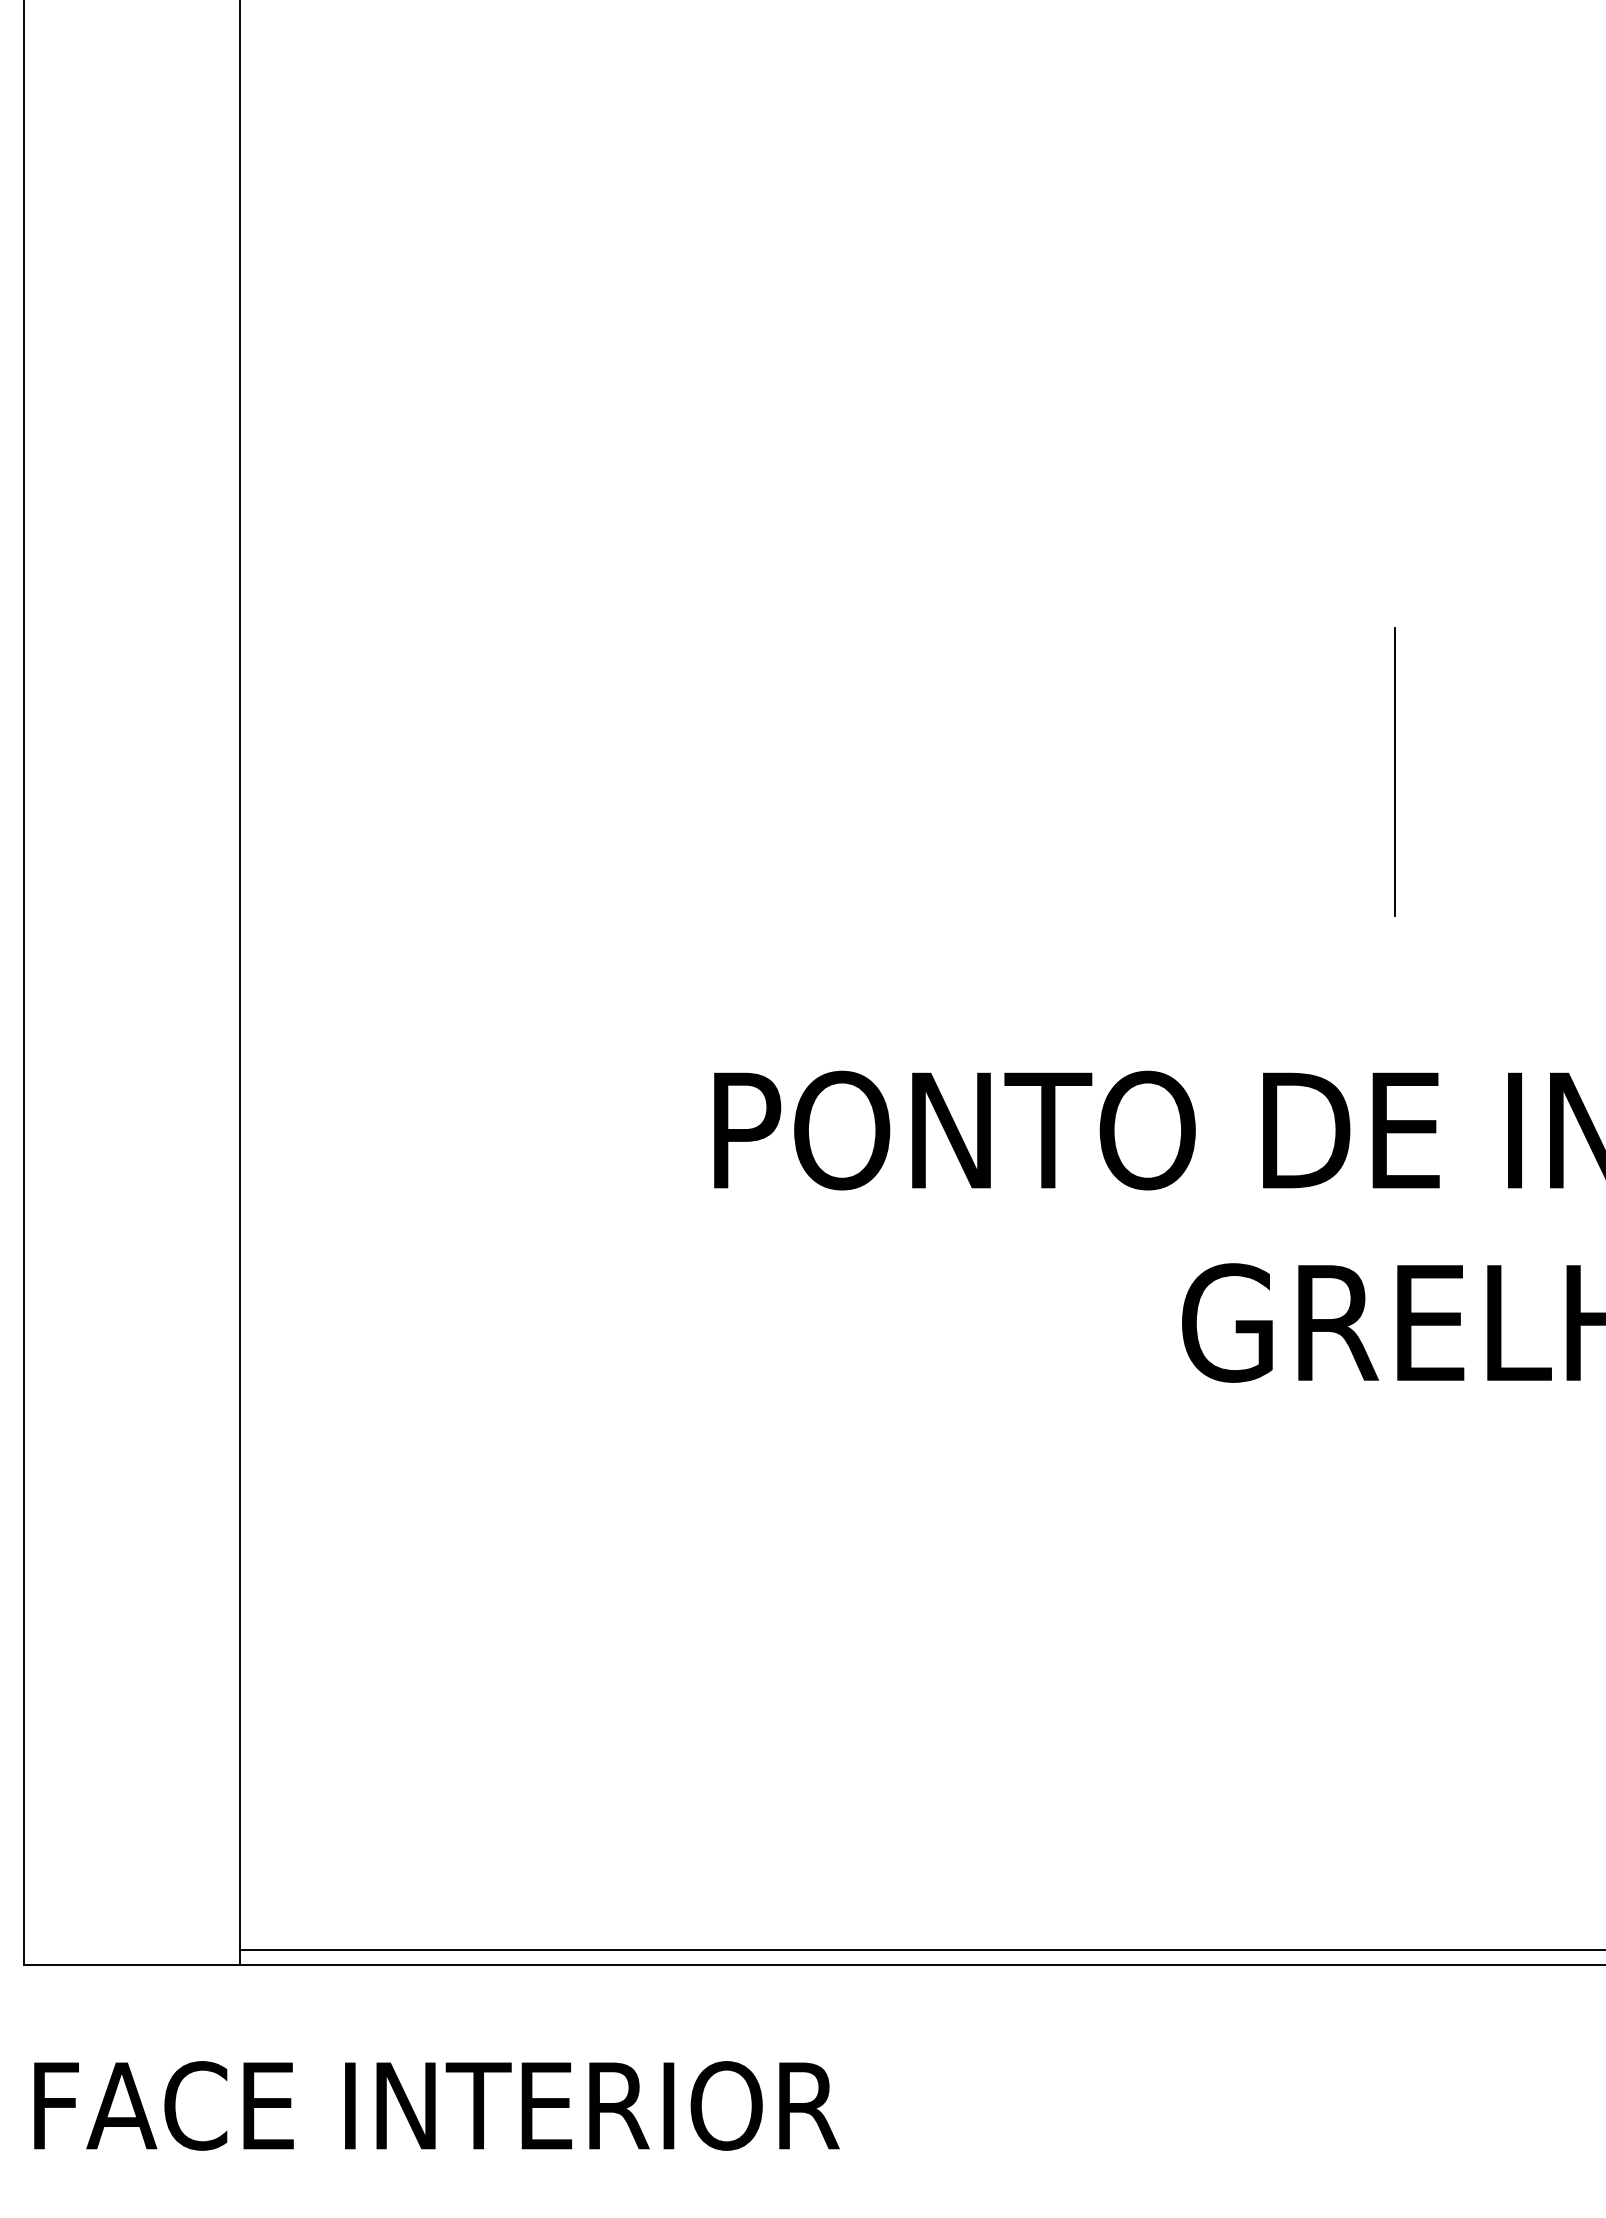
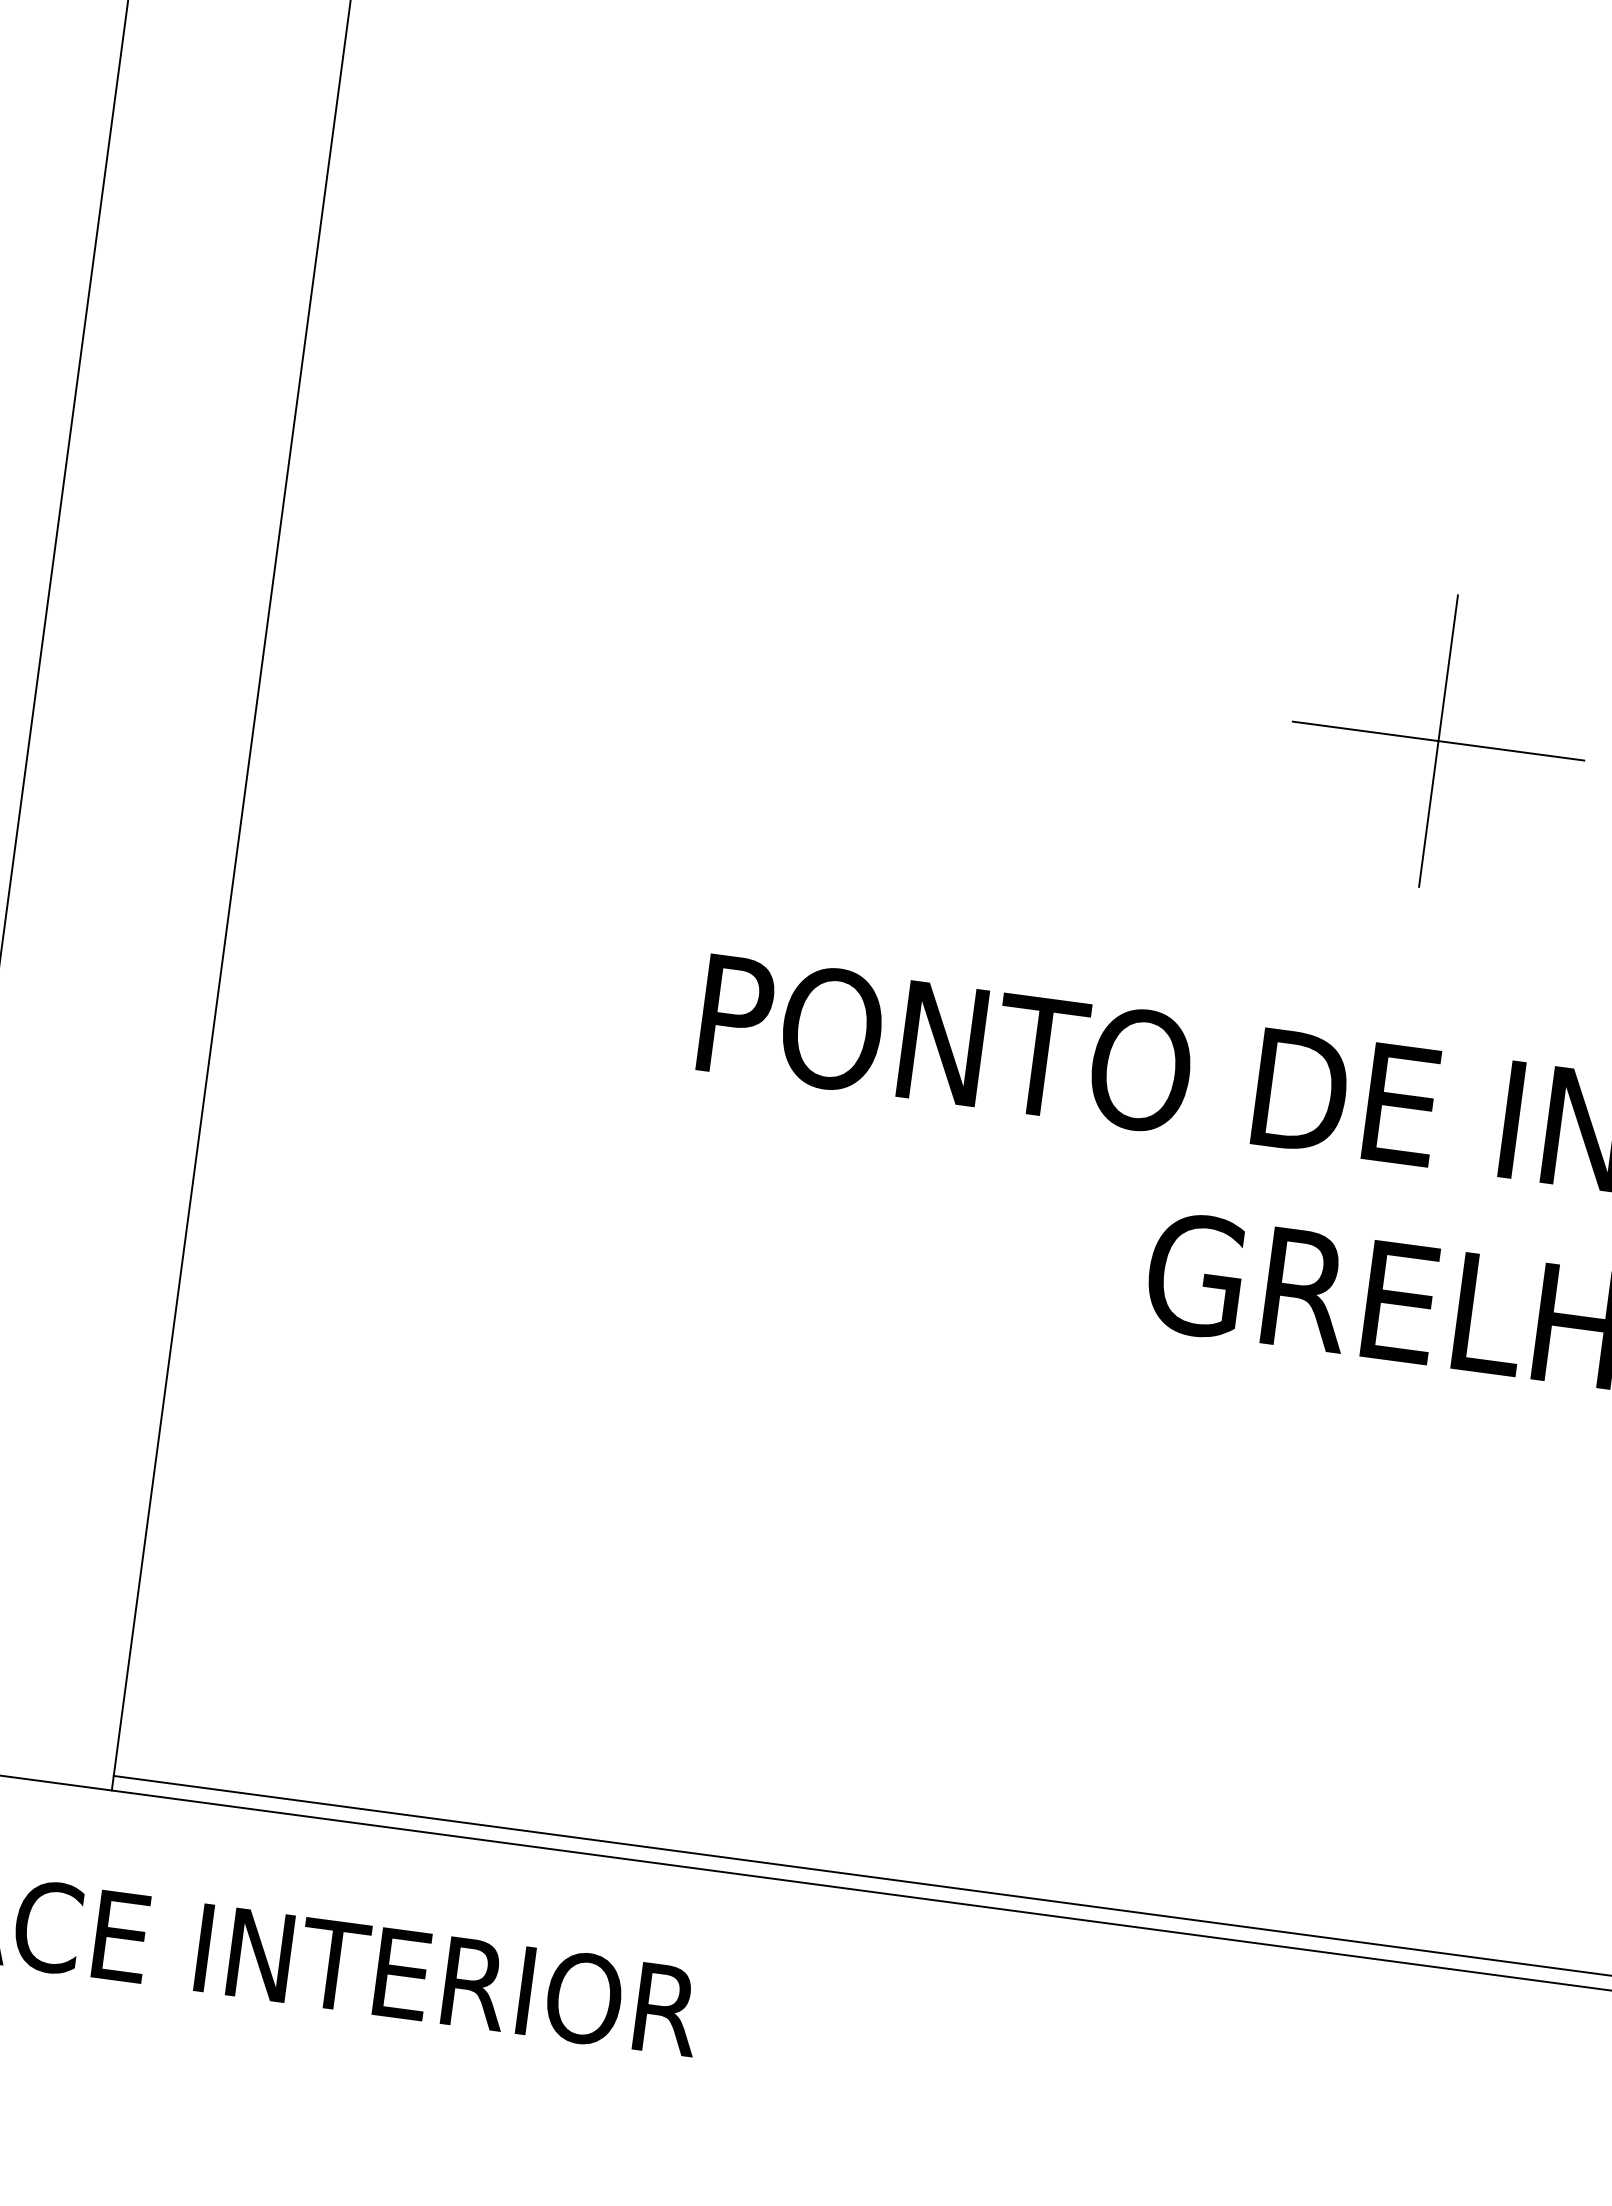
line: (1394, 771) -> (1438, 740), added

